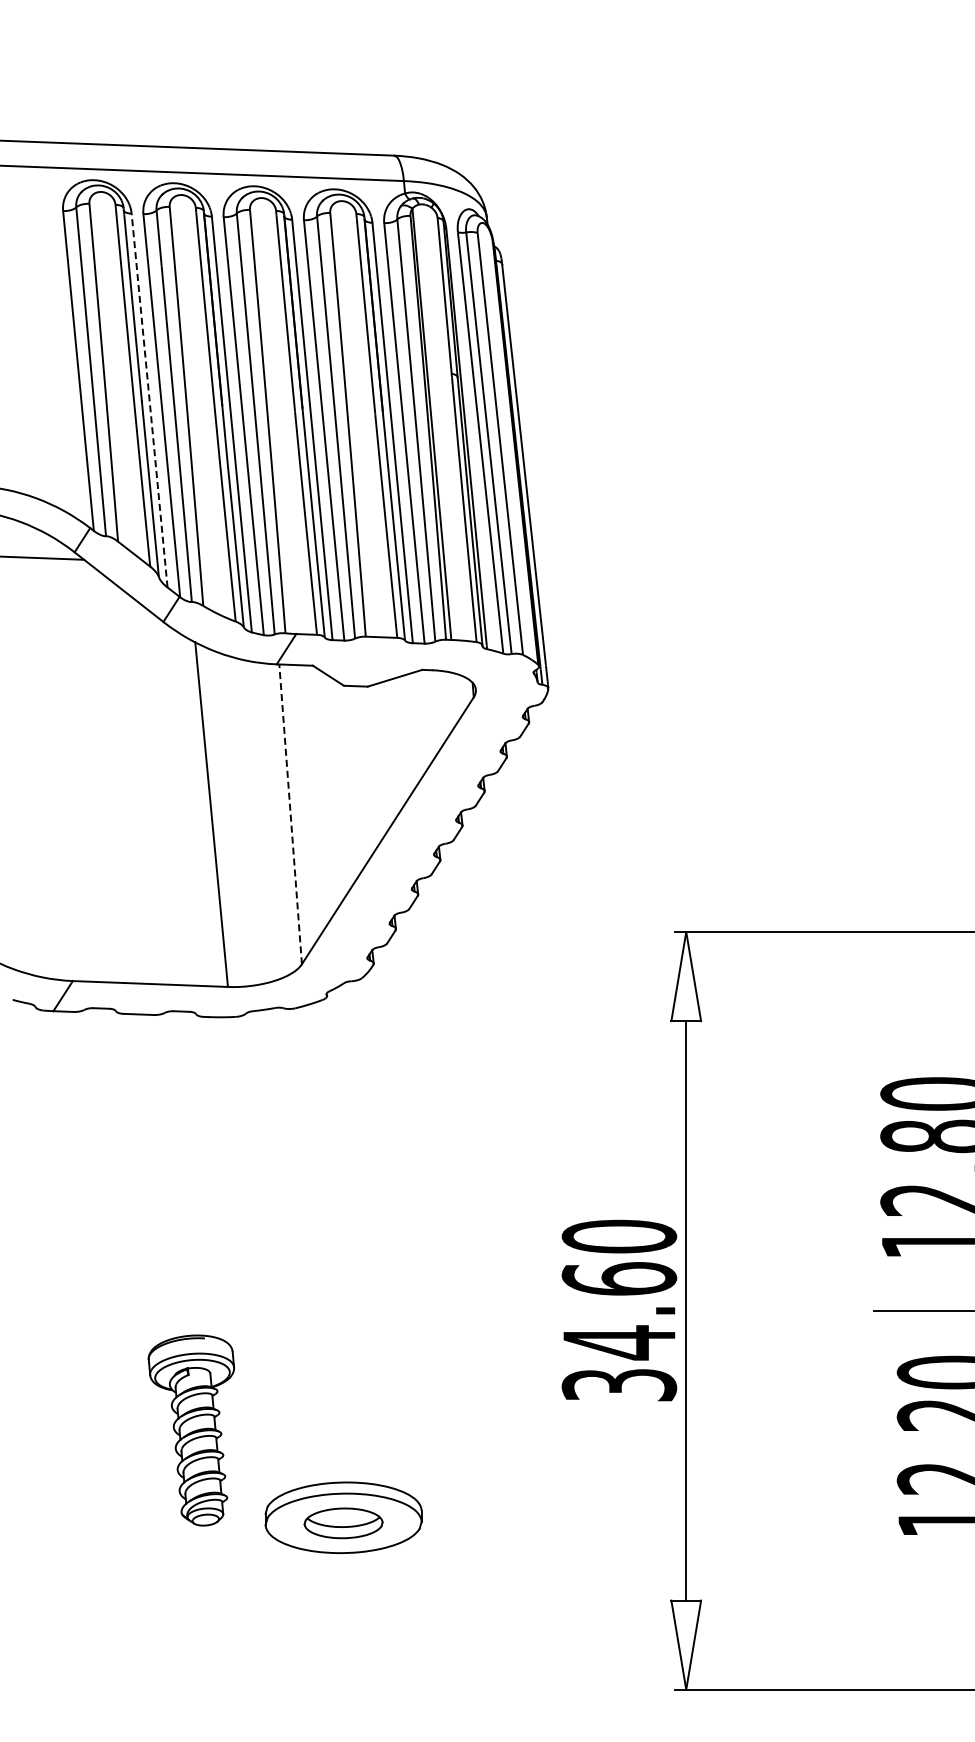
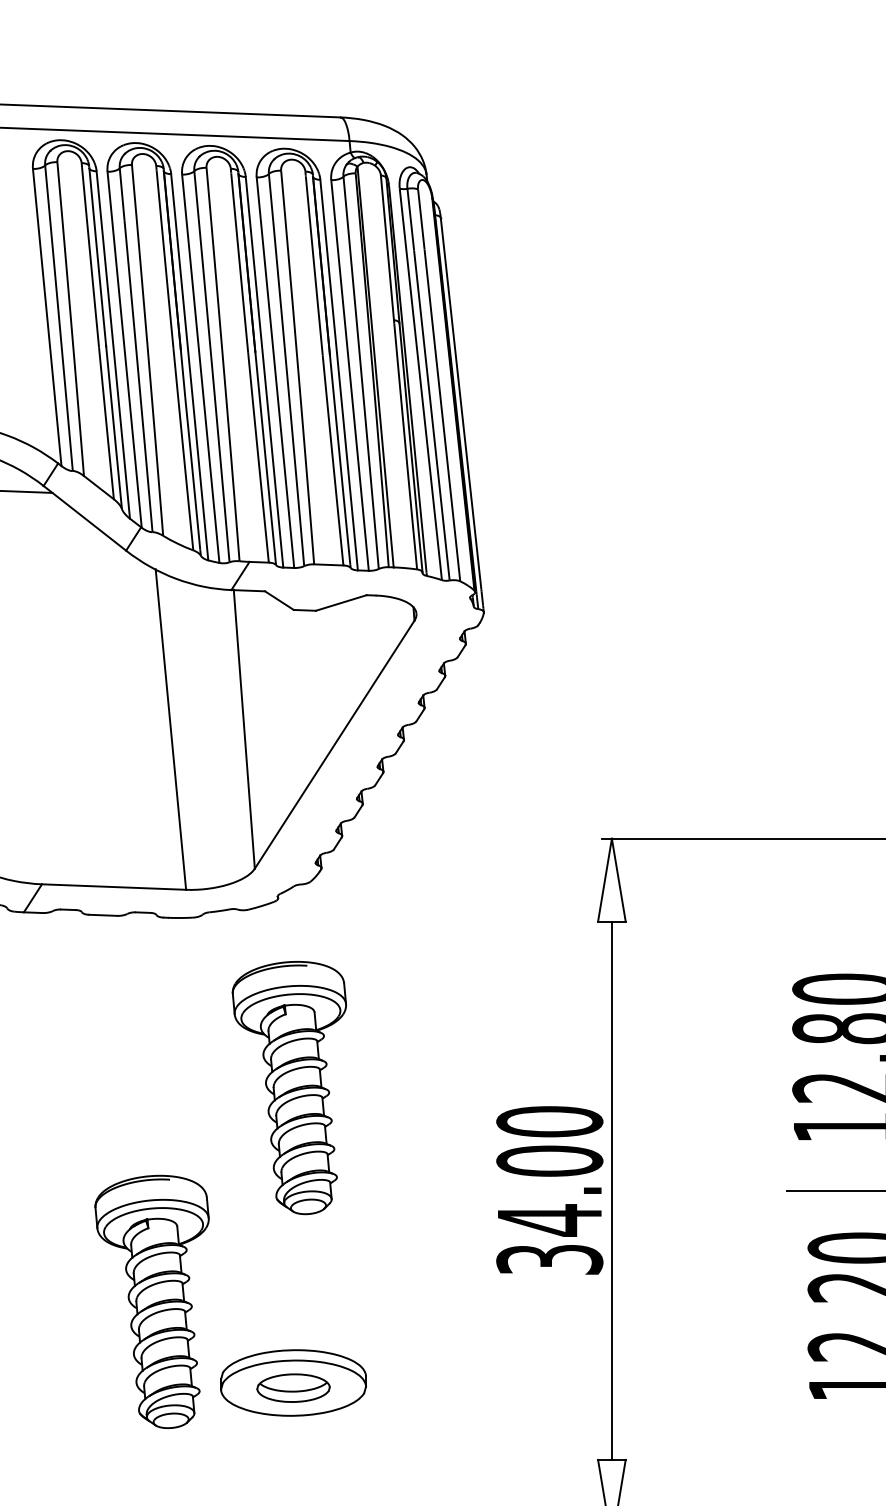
line: (149, 400) -> (113, 344), dashed -> solid
line: (290, 813) -> (244, 728), dashed -> solid
part: (339, 1199) -> (289, 1087), added
text: (619, 1278) -> (549, 1160), 34.60 -> 34.00
part: (191, 1430) -> (152, 1301), size x1.43

